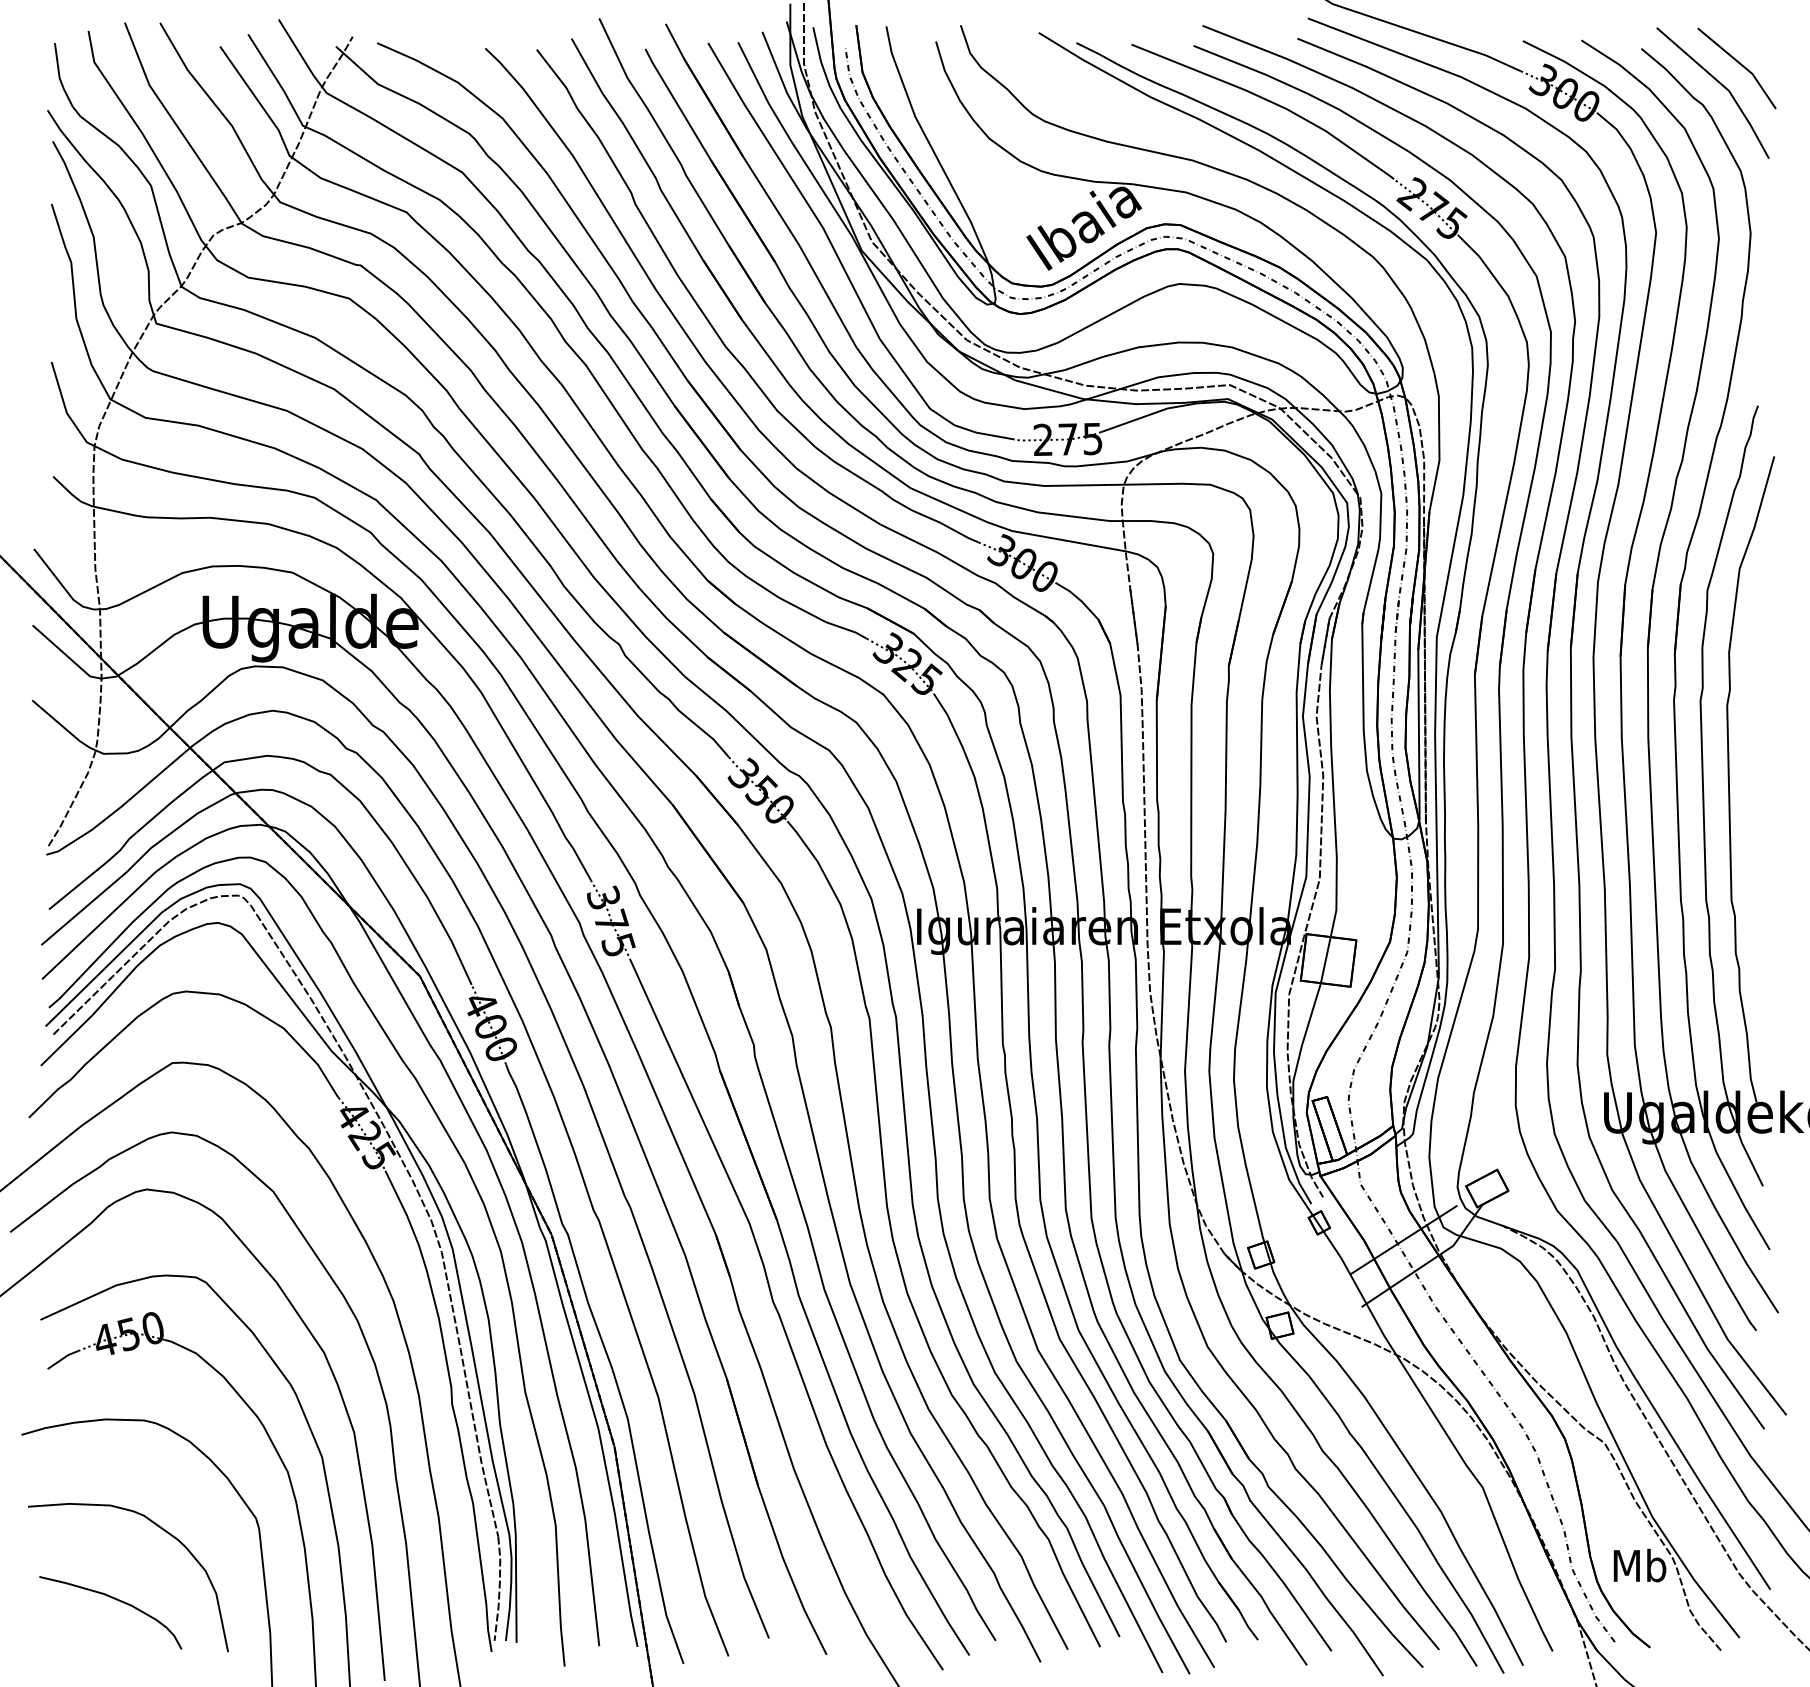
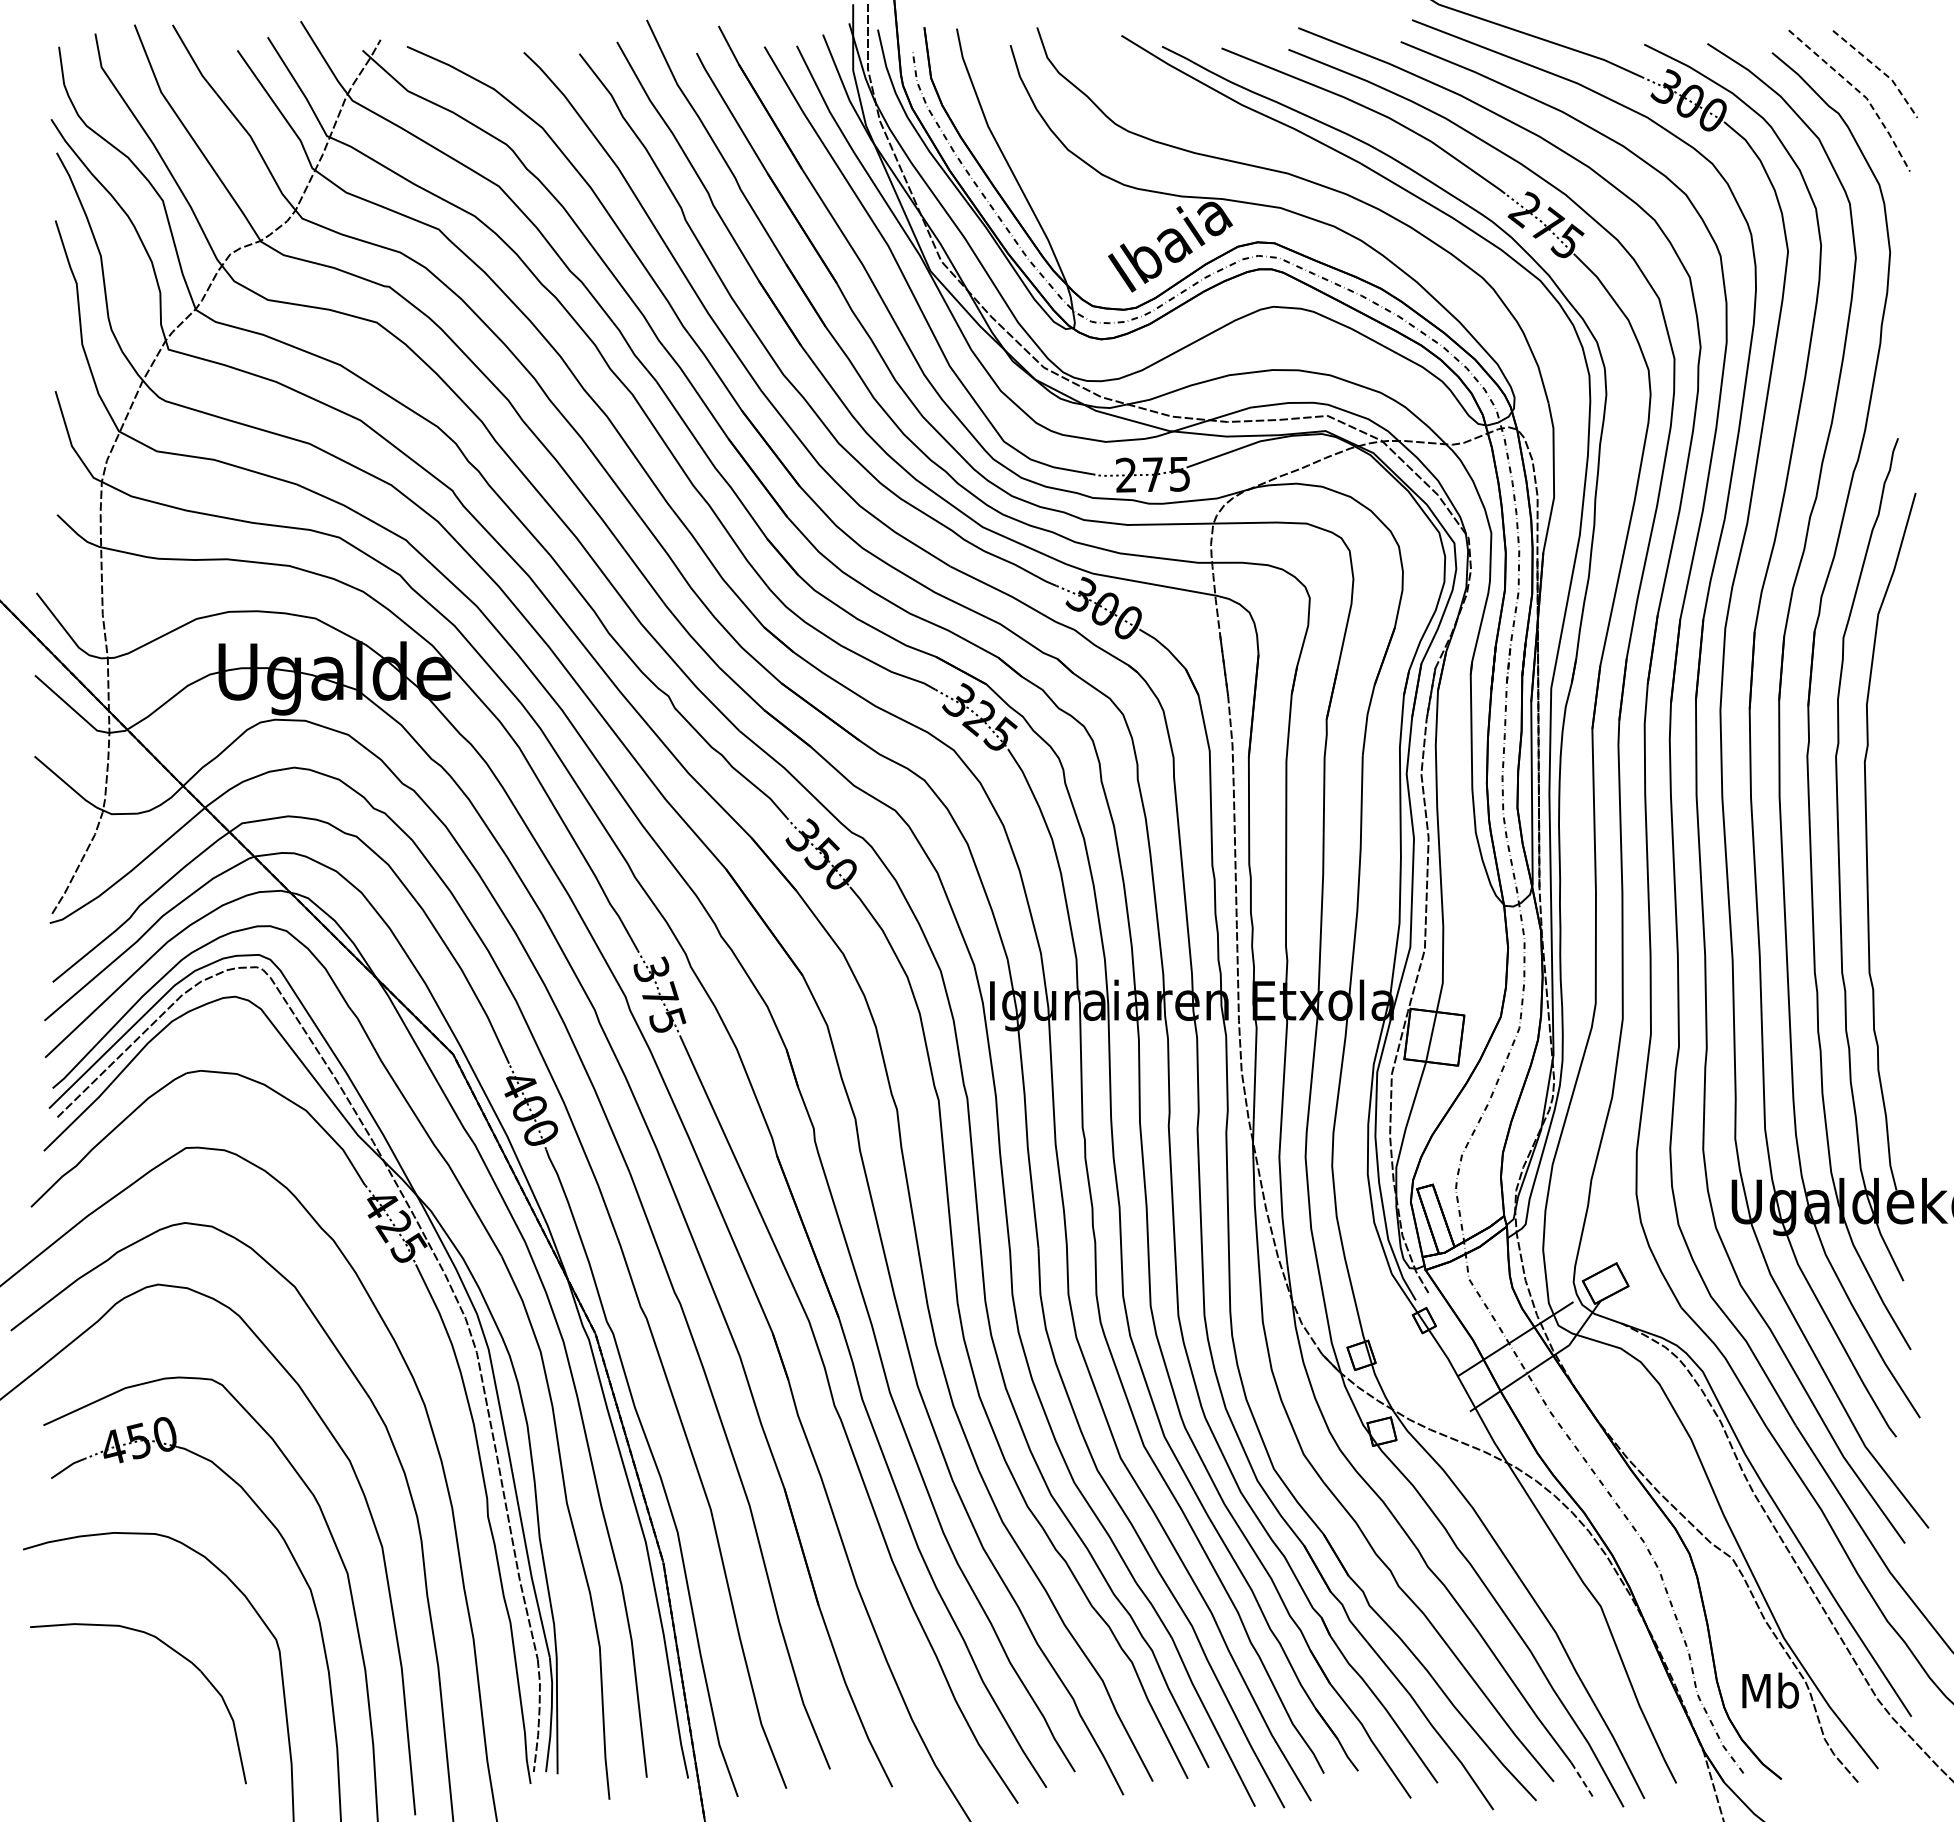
line: (1741, 65) -> (1880, 70), solid -> dashed
line: (1723, 86) -> (1860, 93), solid -> dashed
curve: (114, 1599) -> (123, 1727), removed
line: (1466, 1649) -> (1583, 1781), solid -> dashed

